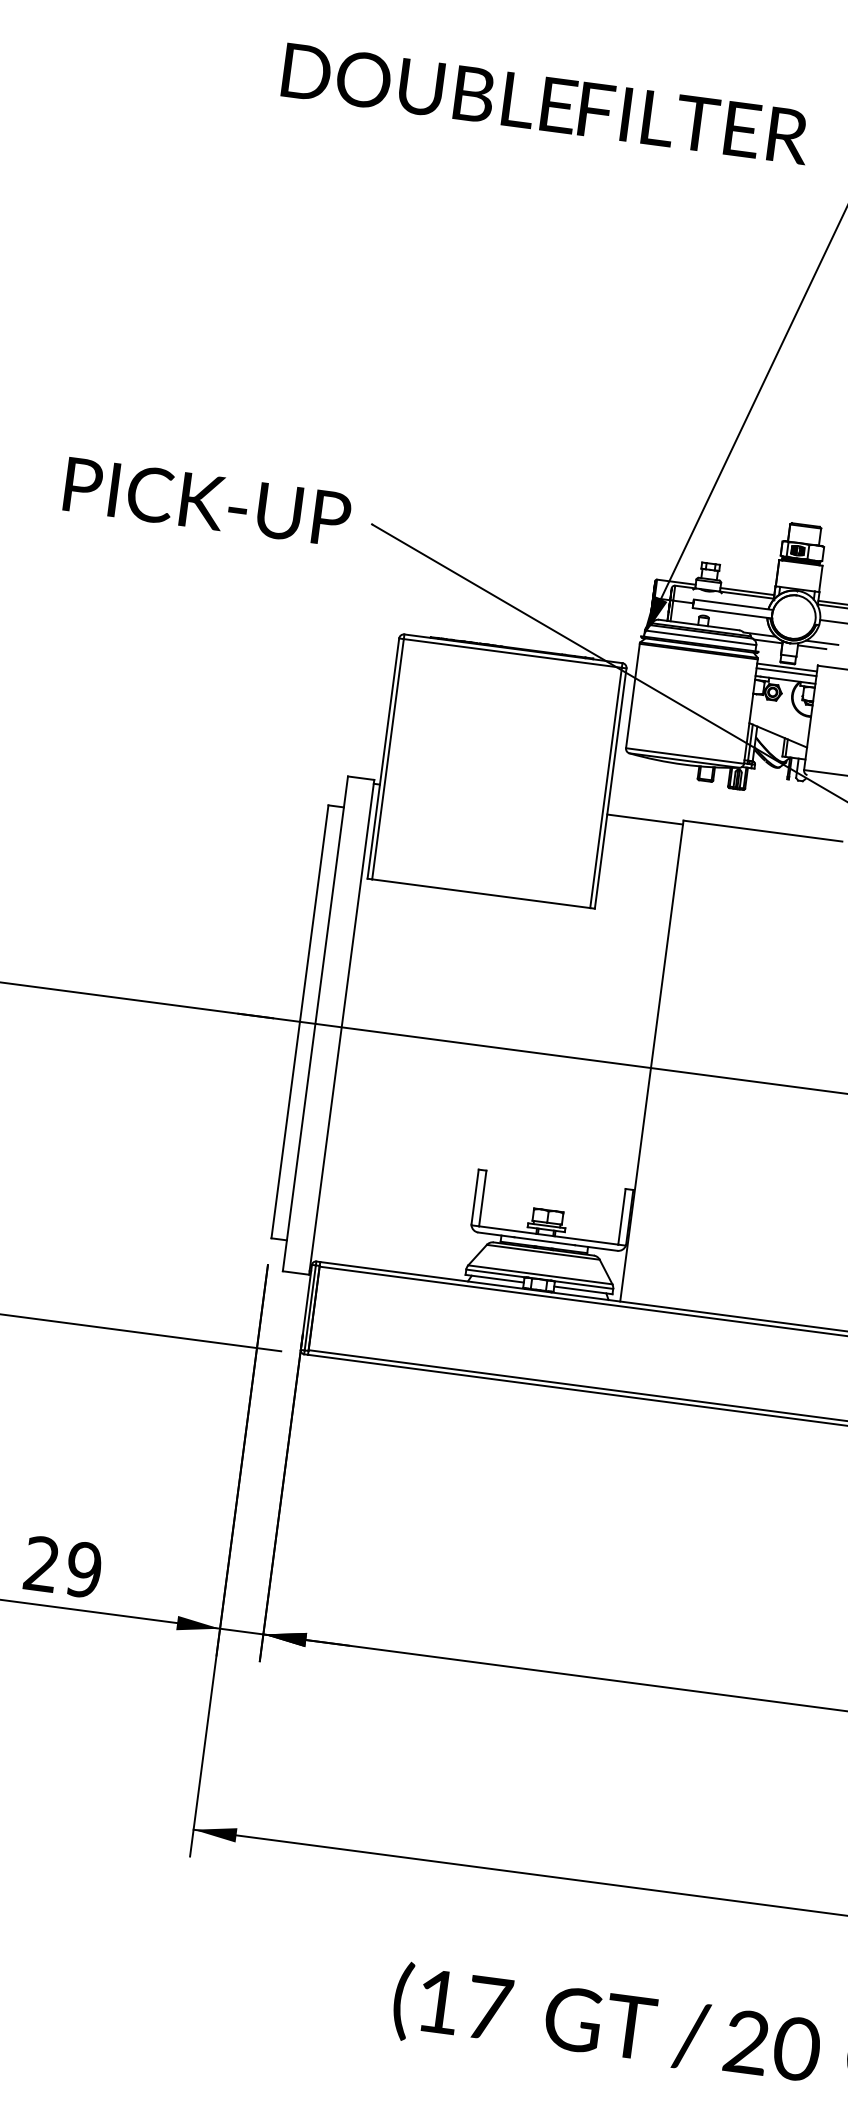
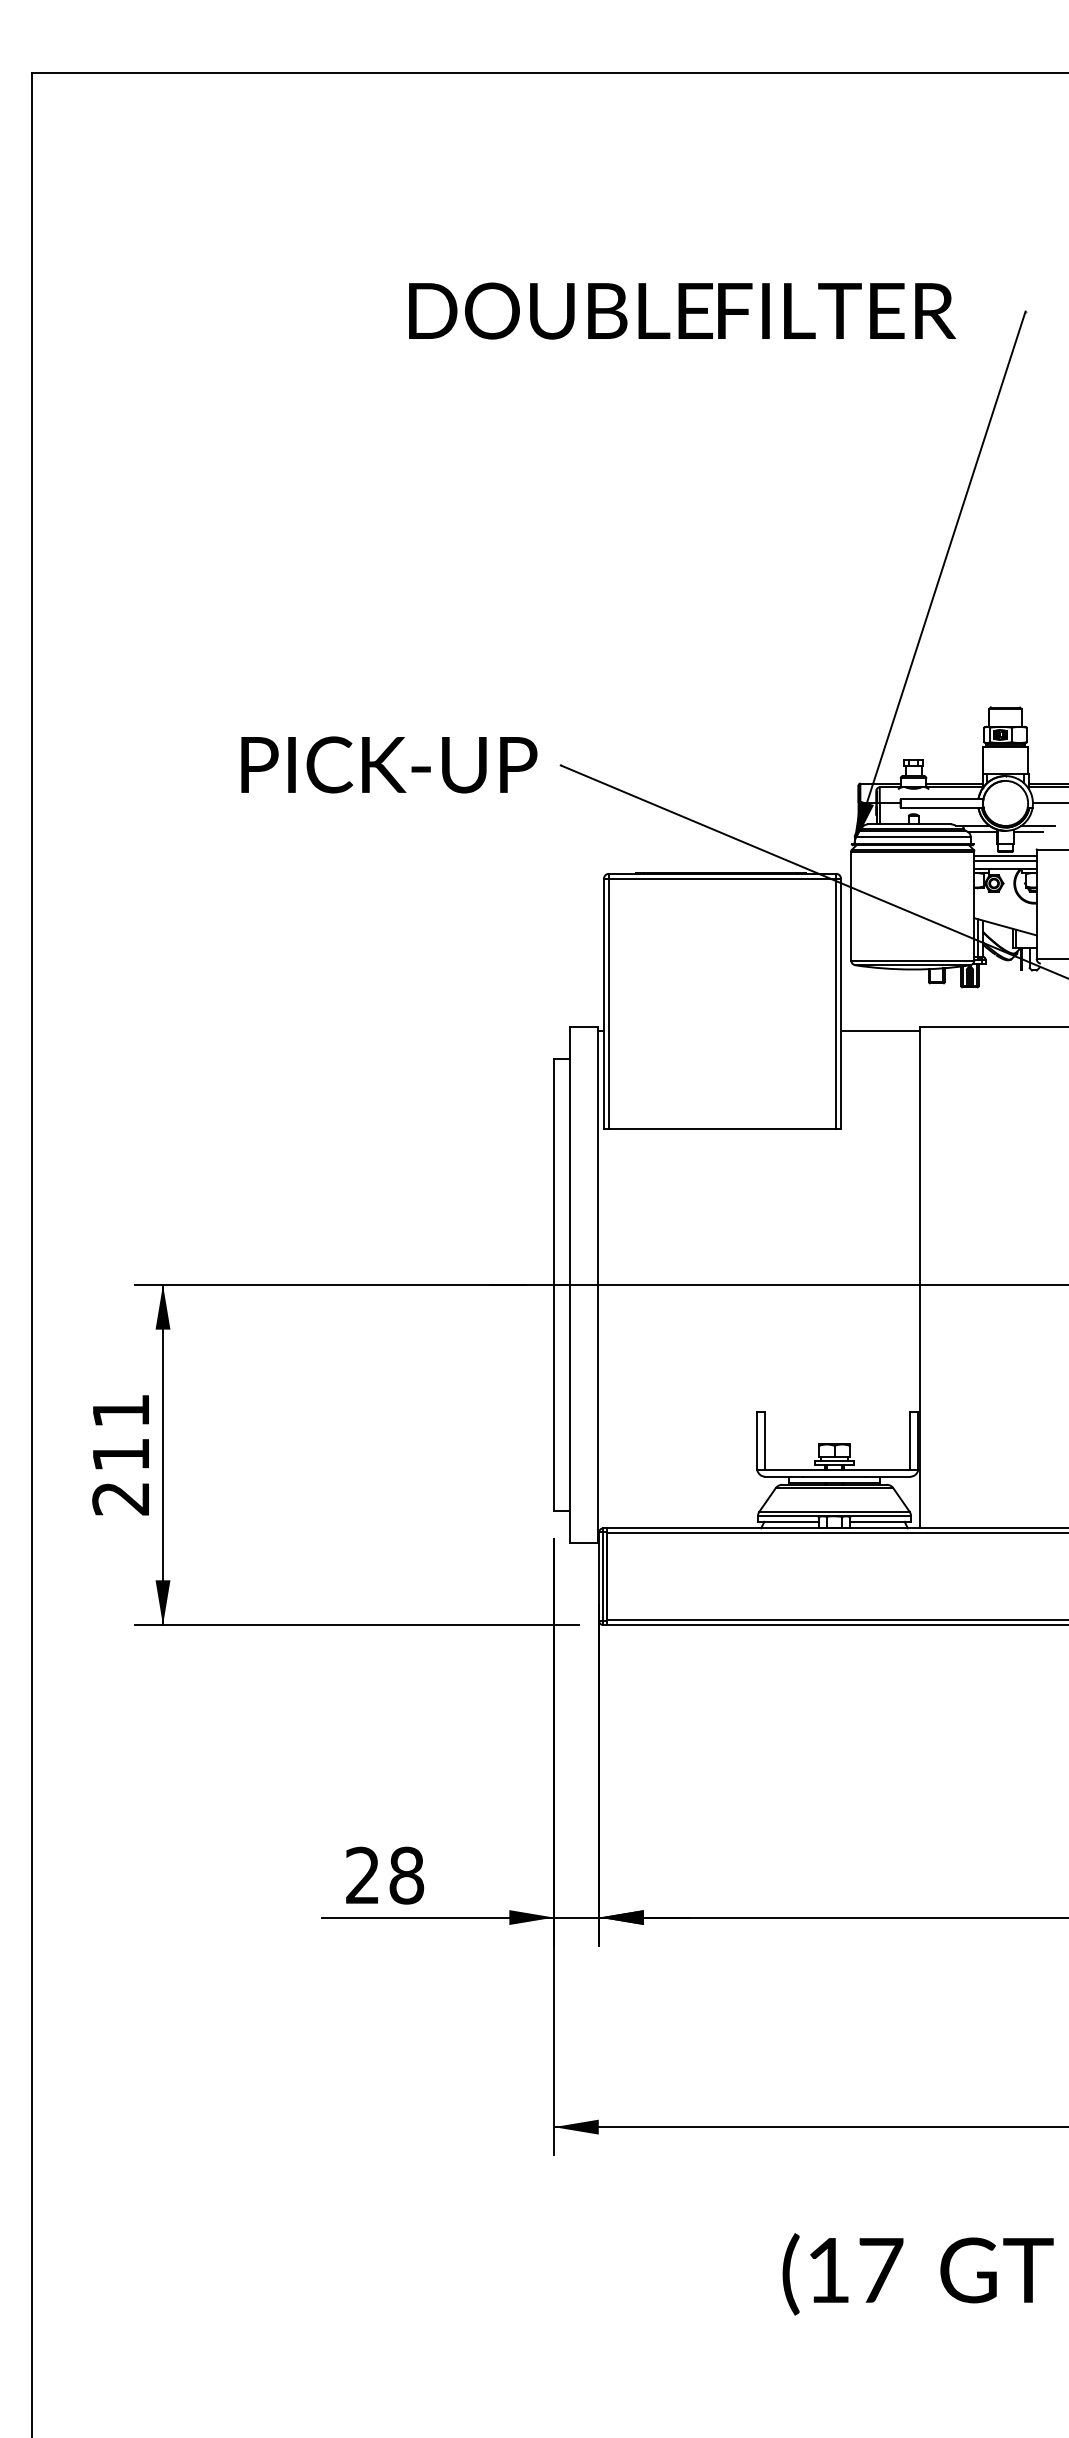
text: (83, 1569) -> (406, 1875), 29 -> 28

